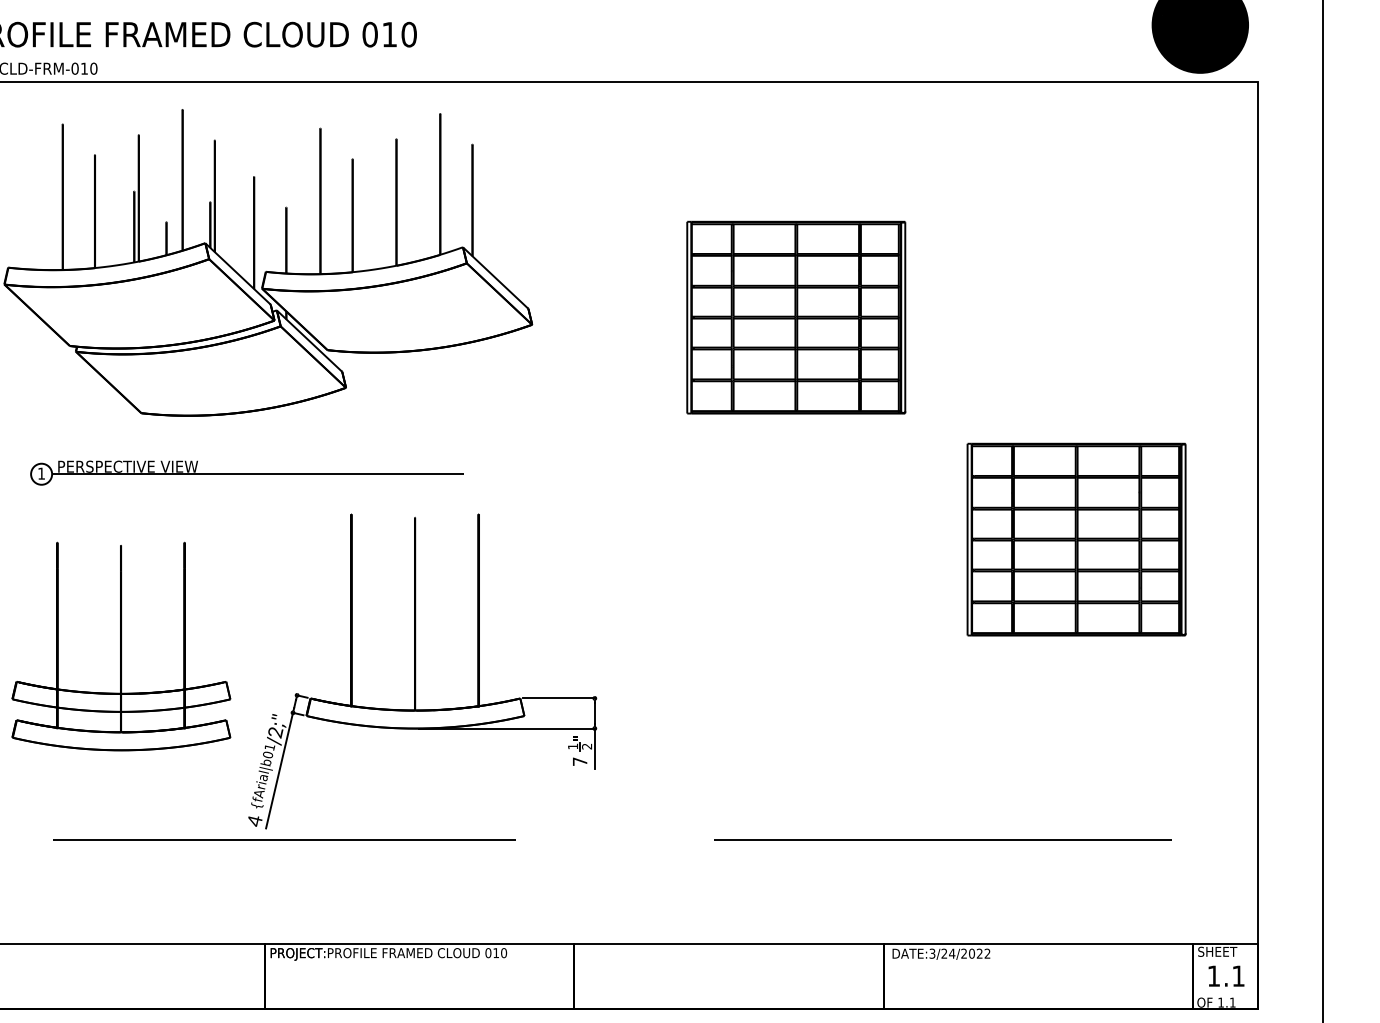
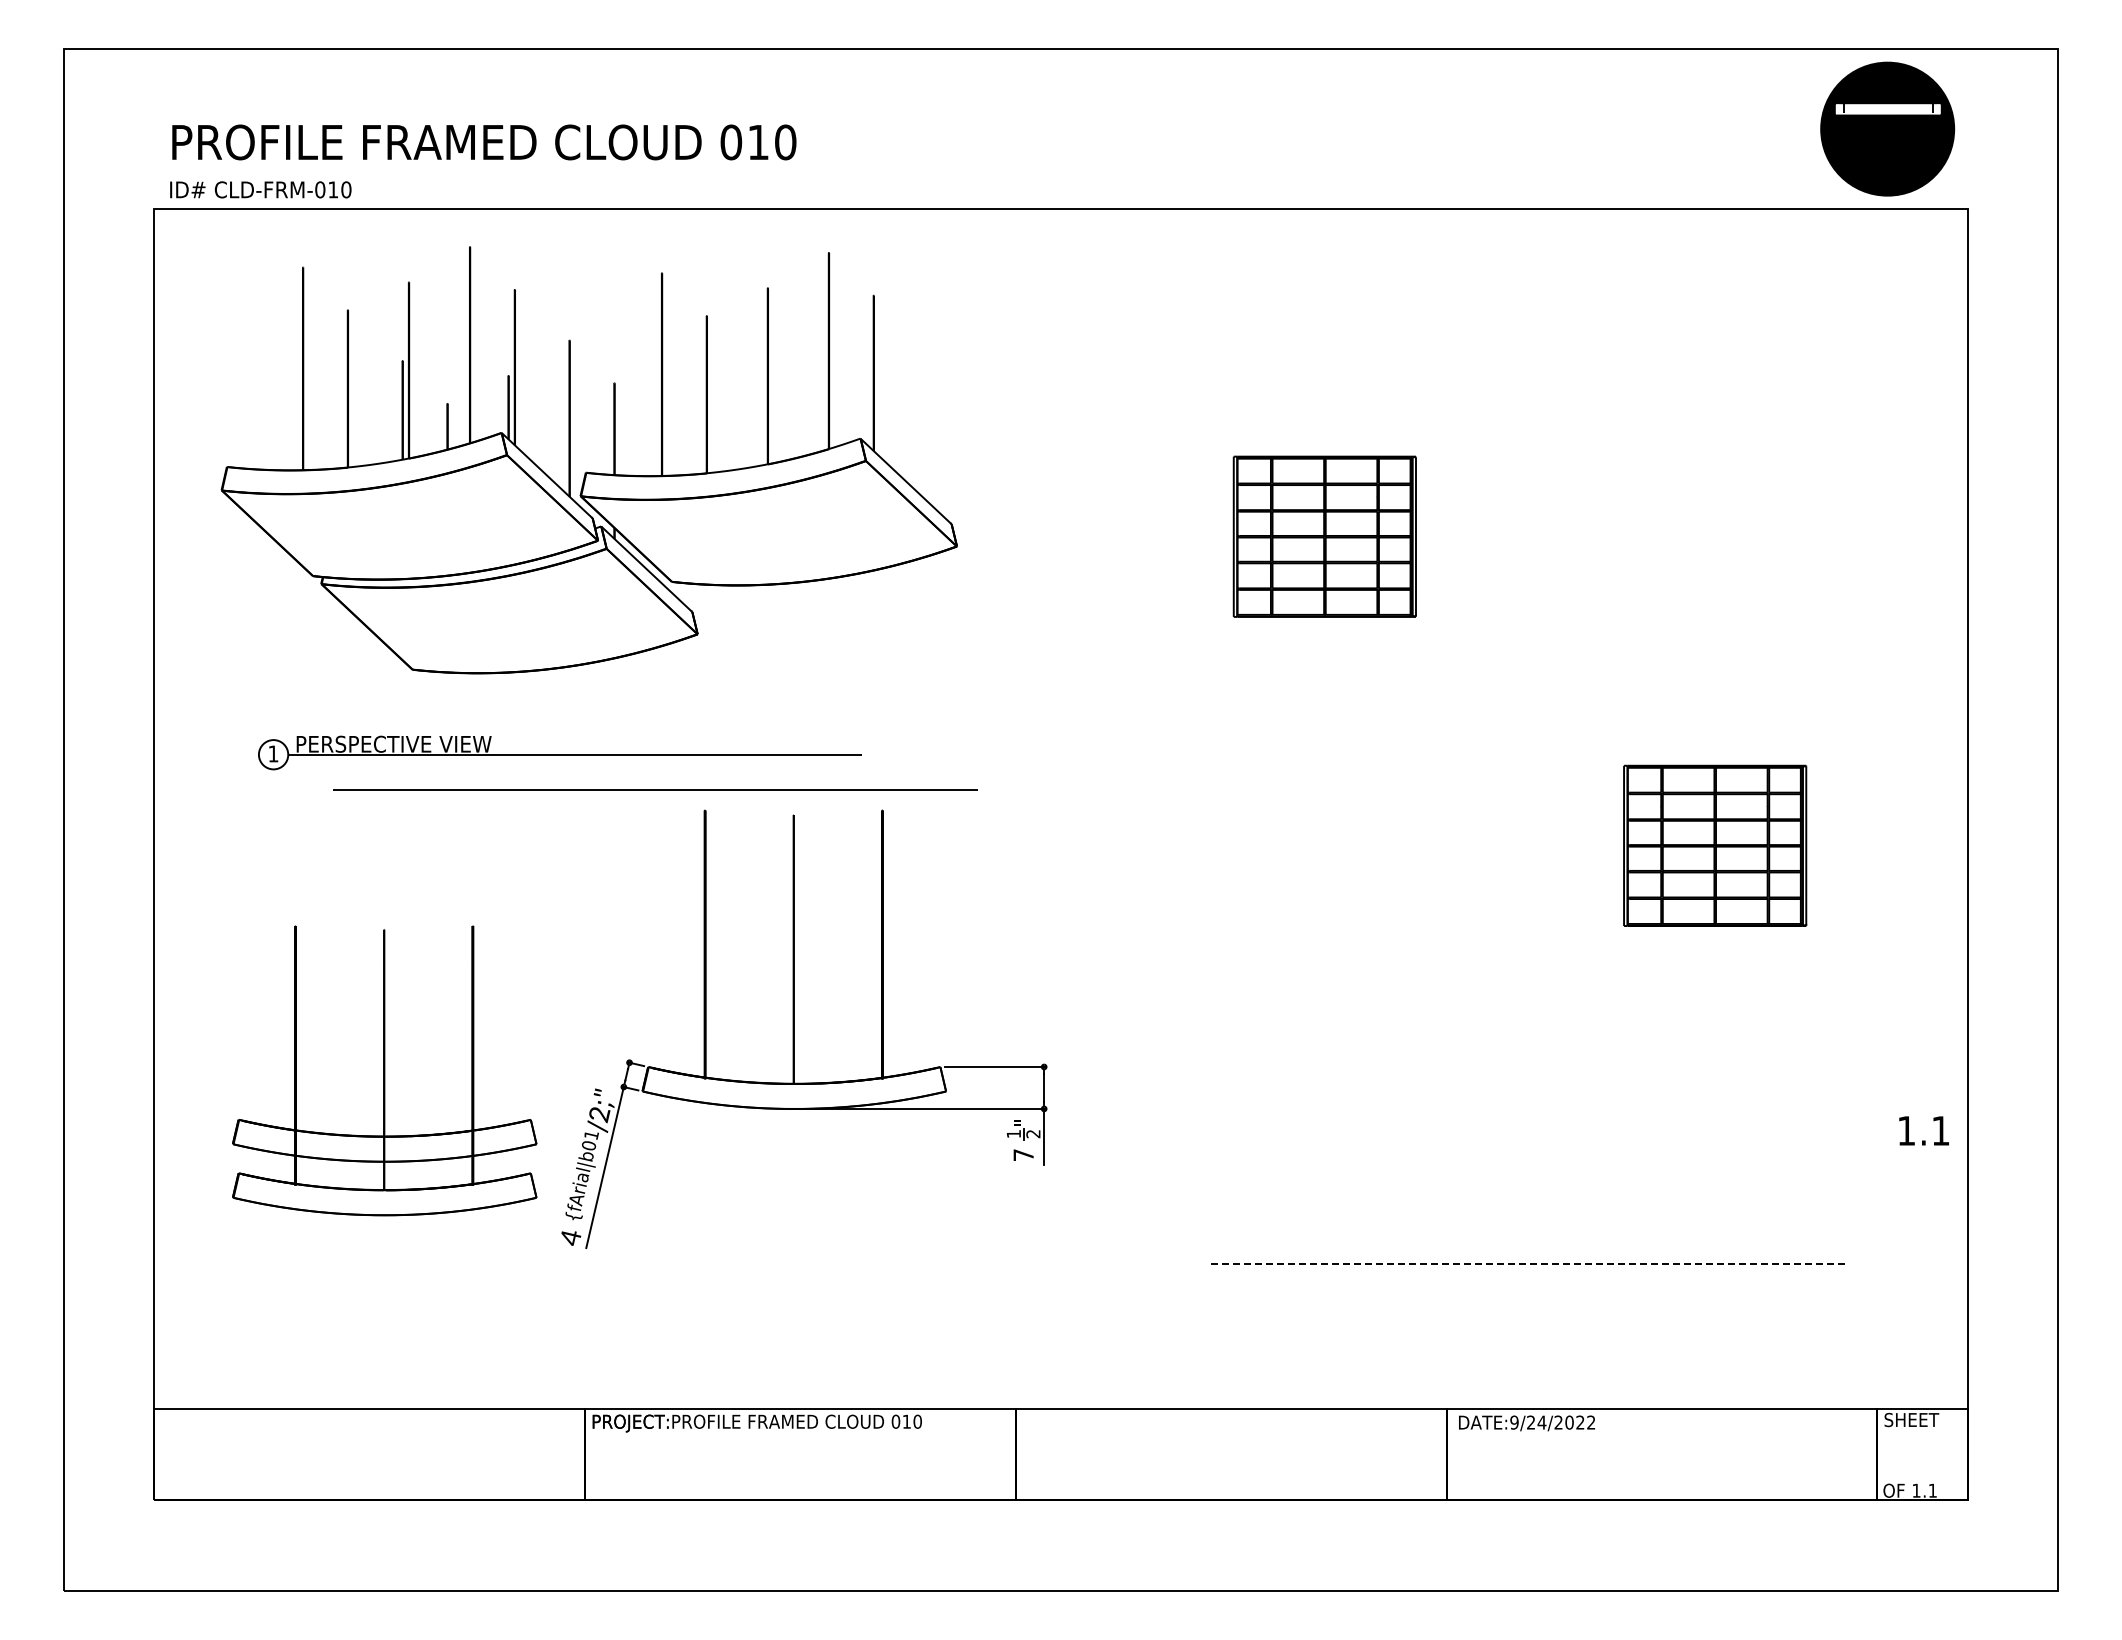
fill: (1200, 11) -> (1887, 109), removed
part: (796, 317) -> (1324, 536), size x0.6
part: (1076, 539) -> (1714, 845), size x0.6
part: (121, 646) -> (384, 1070), moved
line: (284, 839) -> (655, 789), moved
line: (943, 839) -> (1529, 1263), solid -> dashed
text: (932, 953) -> (1514, 1422), DATE:3/24/2022 -> DATE:9/24/2022
text: (1226, 975) -> (1923, 1130), moved

